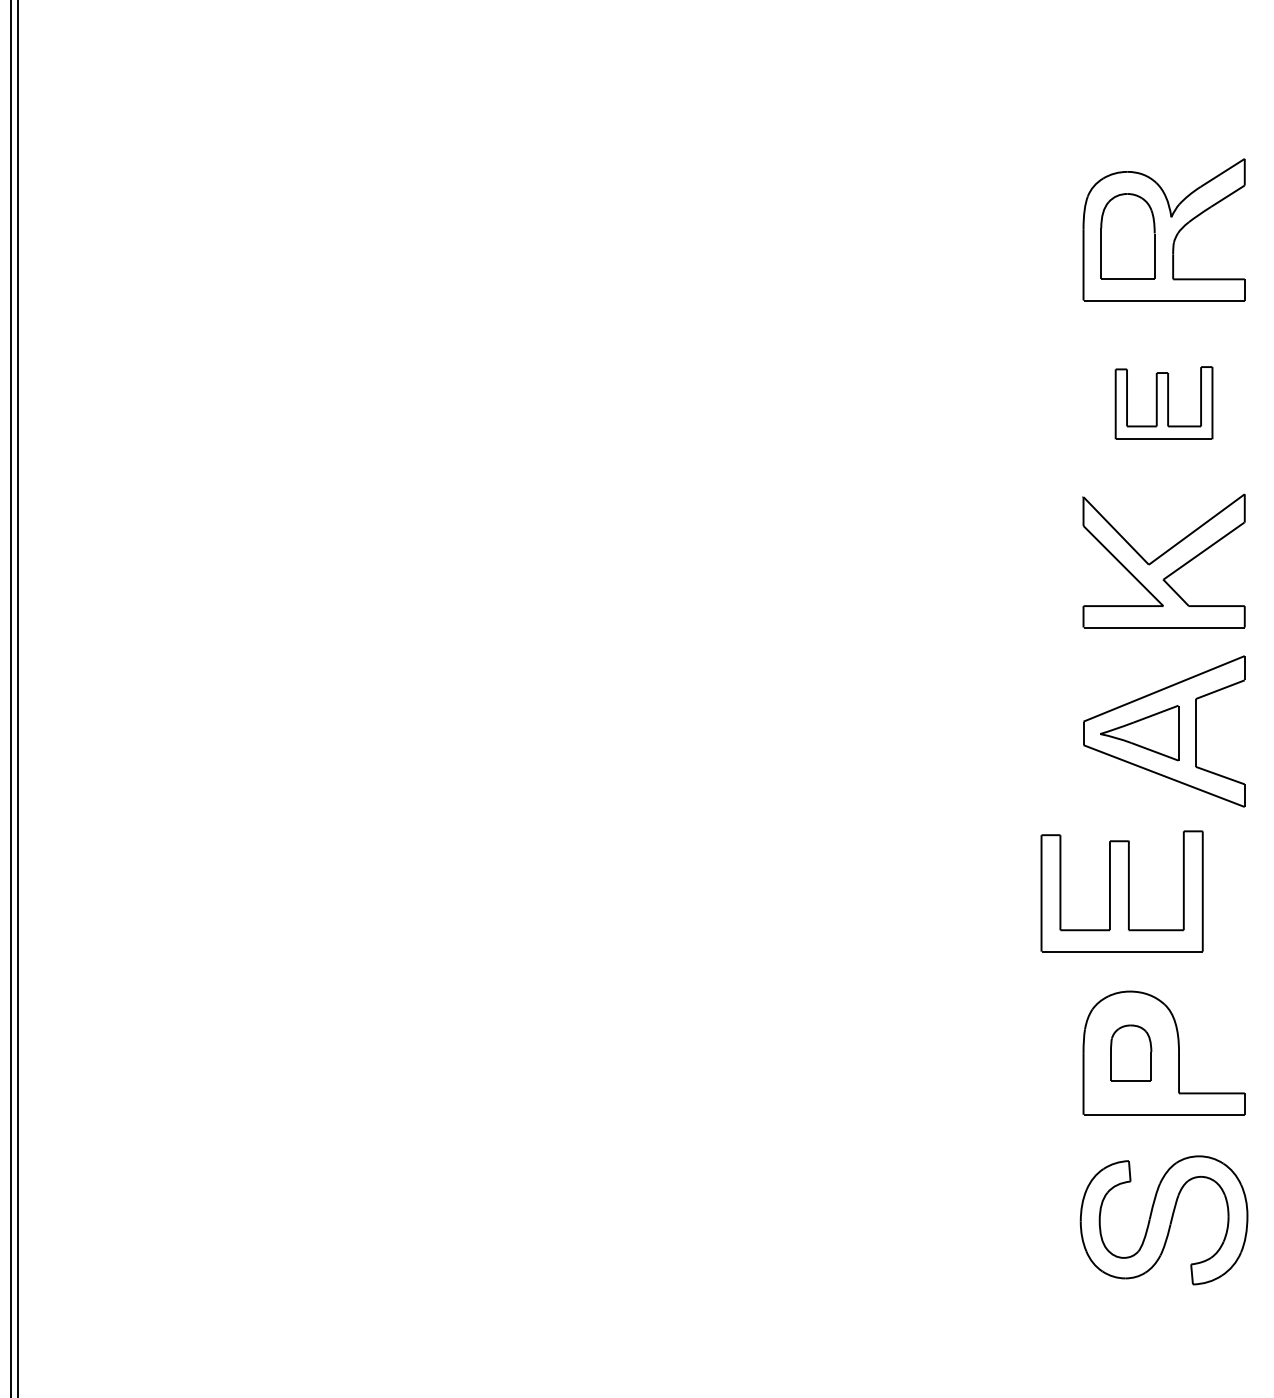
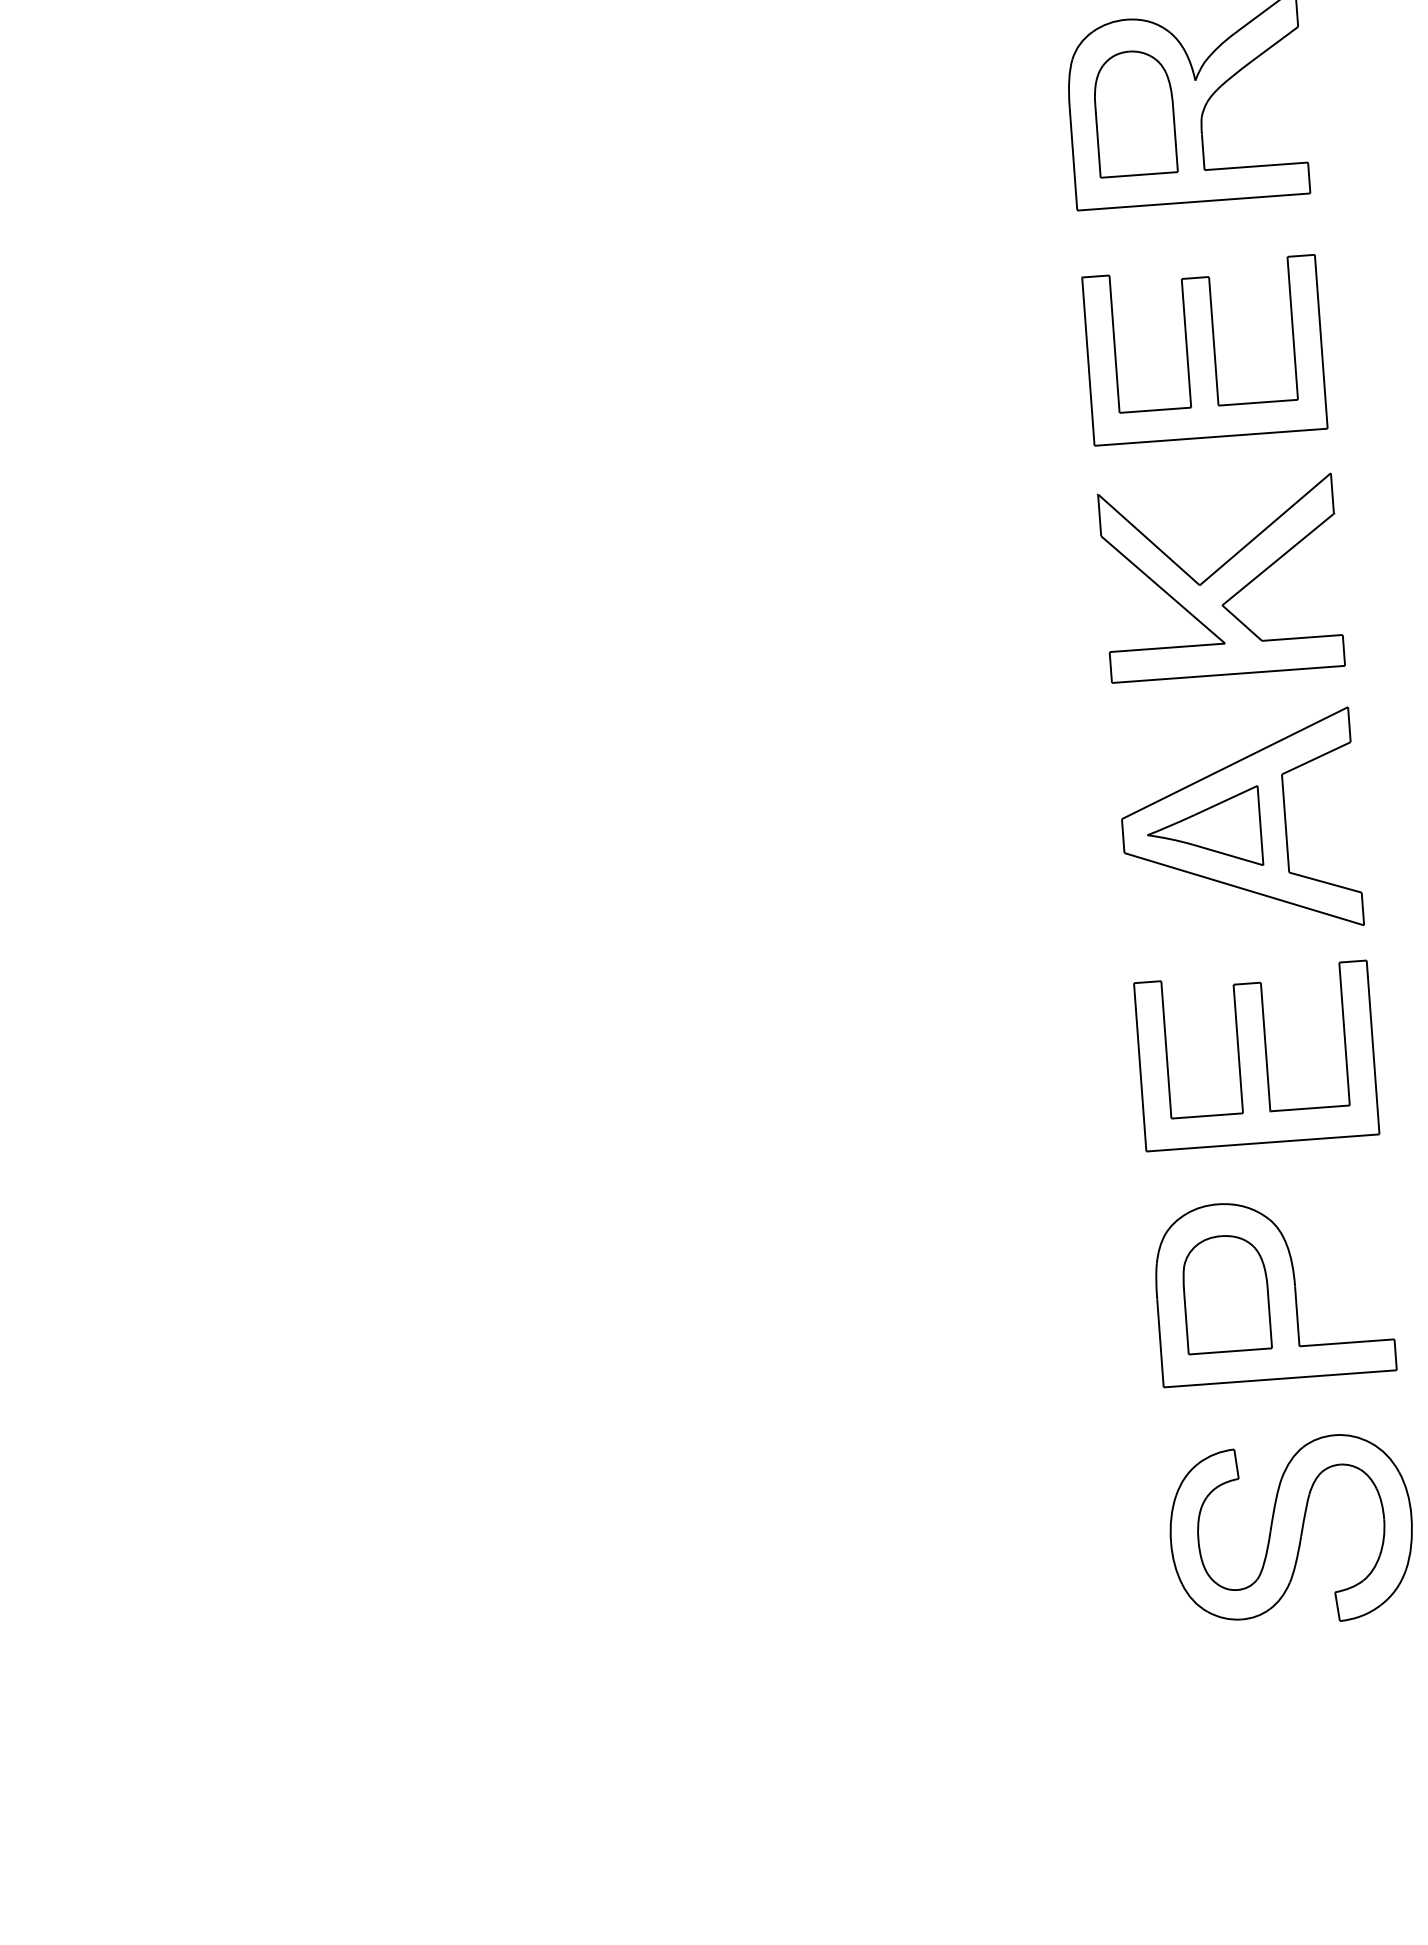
part: (1163, 402) -> (1203, 349), size x1.67
part: (1121, 891) -> (1255, 1056), moved
part: (1130, 1052) -> (1224, 1292), size x1.43

